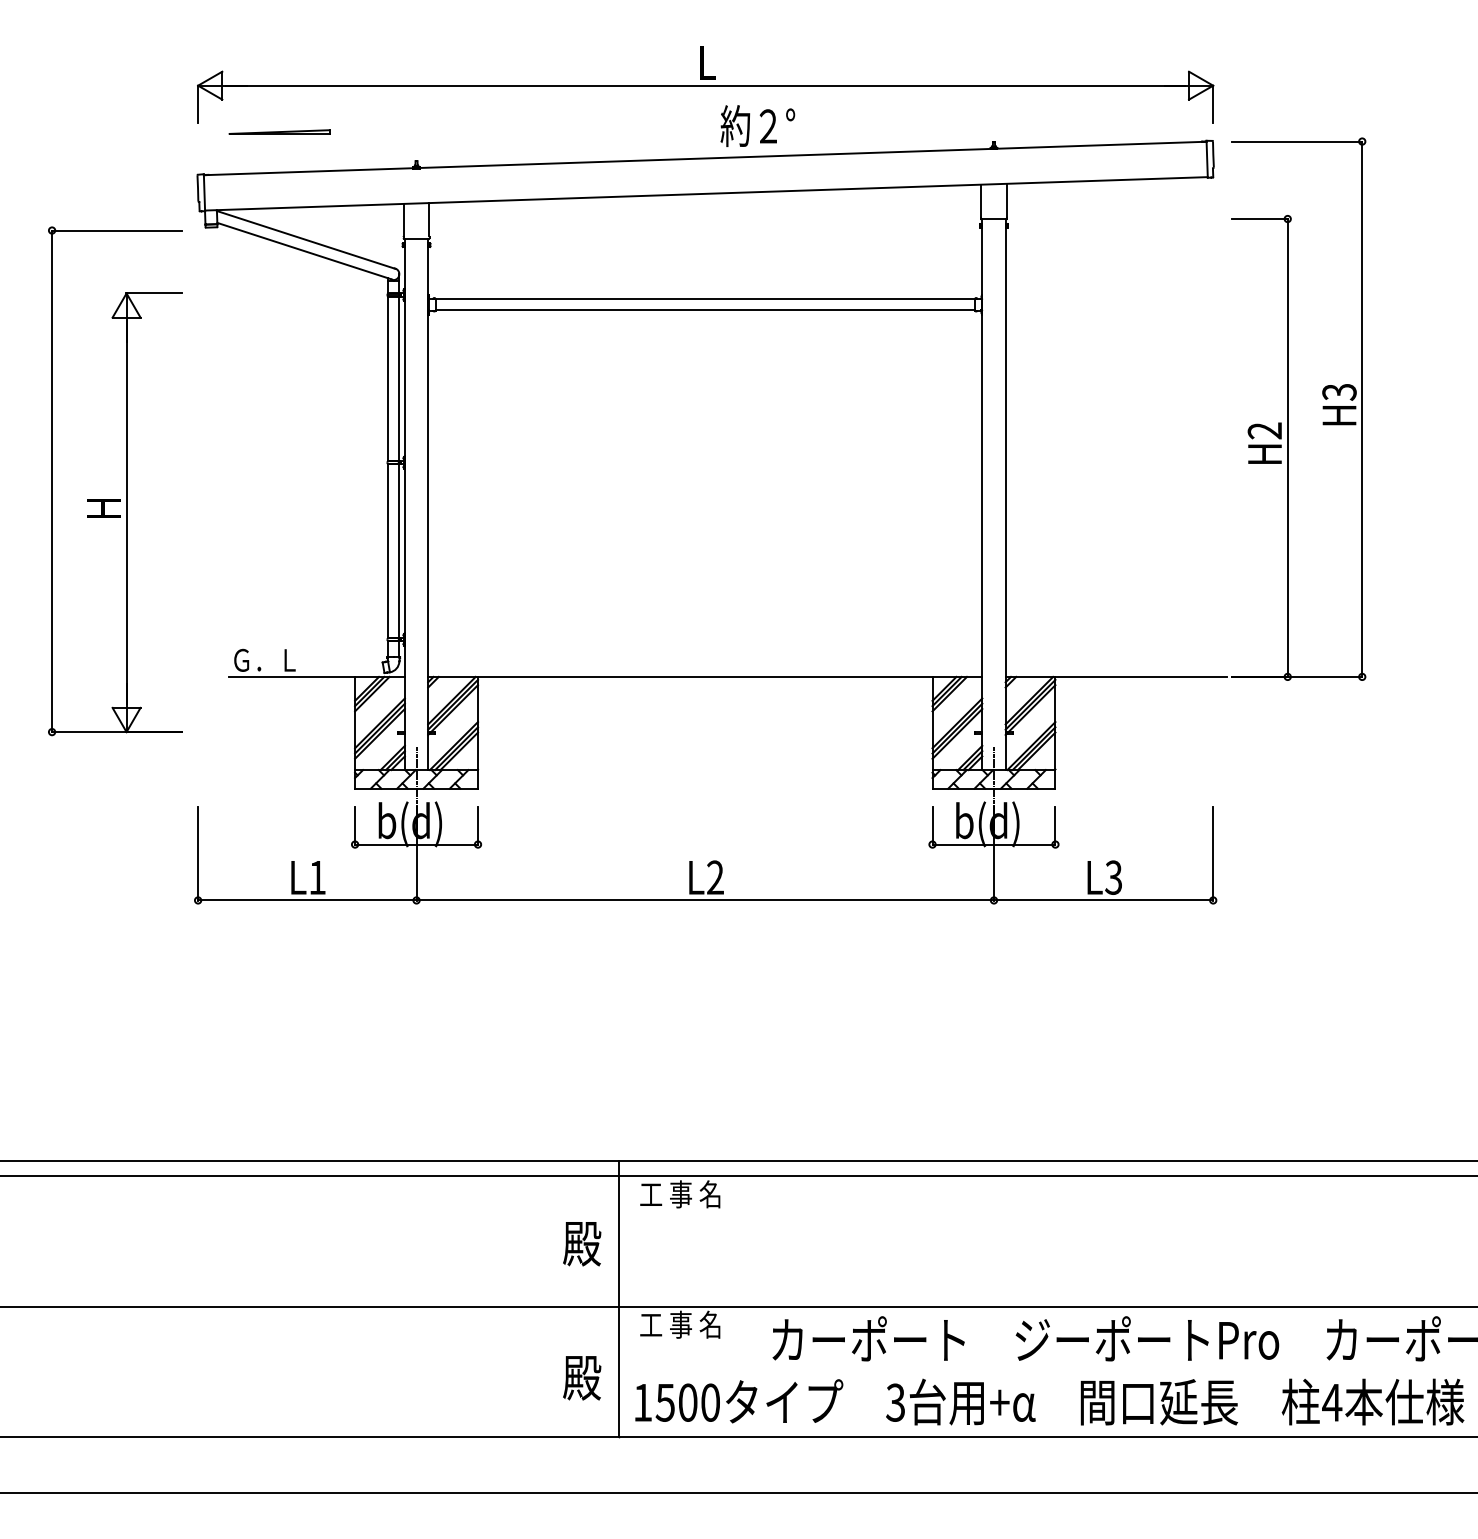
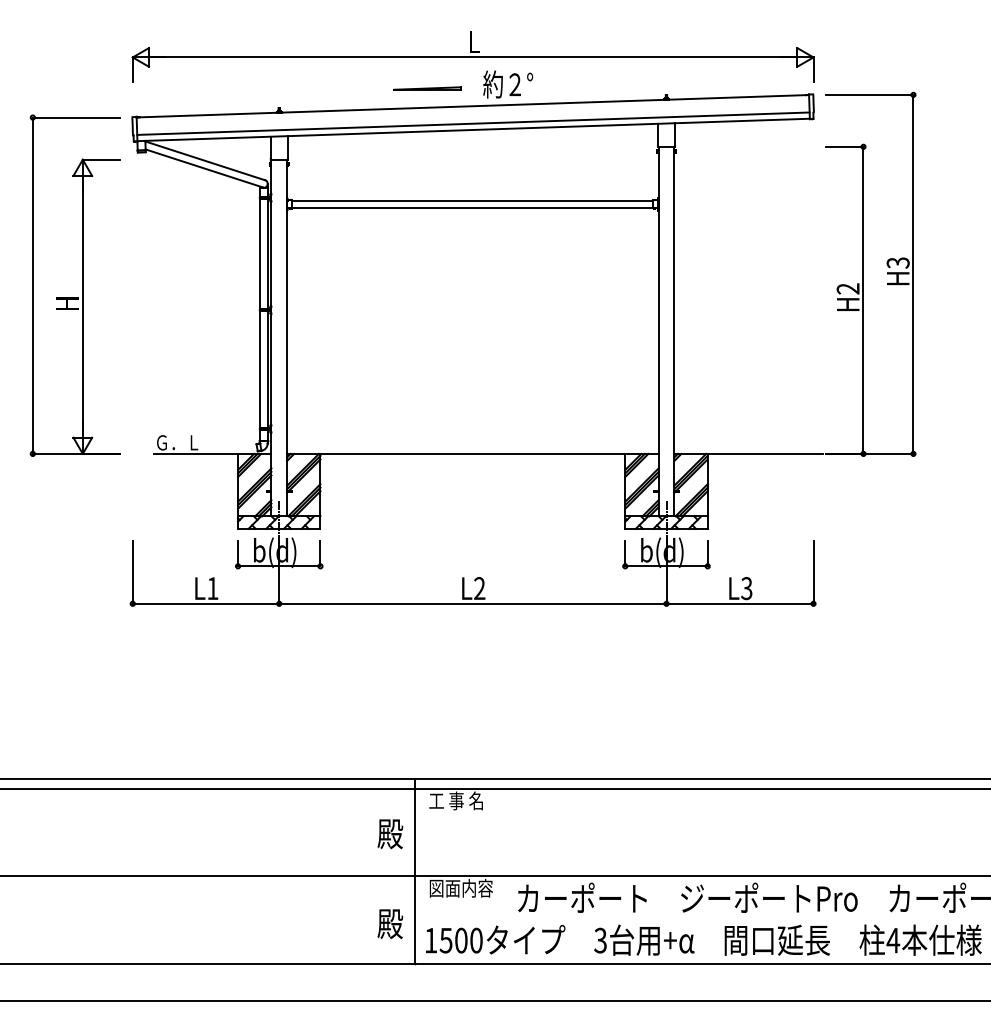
line: (279, 132) -> (427, 88), moved
line: (706, 184) -> (473, 123), added
part: (126, 480) -> (82, 285), moved
text: (686, 1324) -> (460, 888), 工 事 名 -> 図面内容

